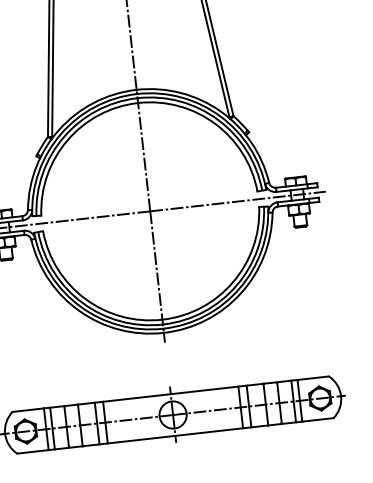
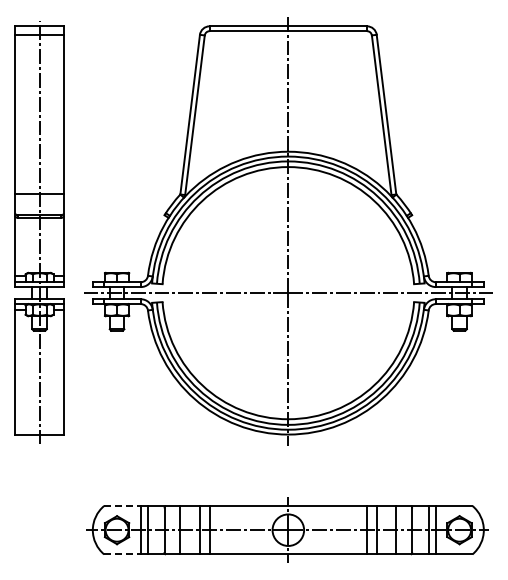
line: (28, 409) -> (122, 505), solid -> dashed
line: (32, 451) -> (122, 554), solid -> dashed

